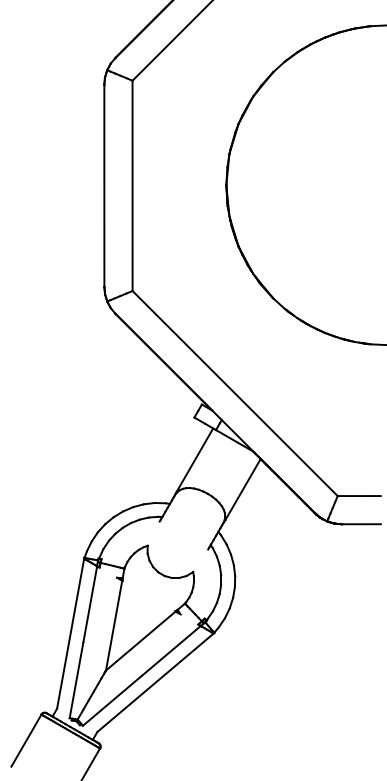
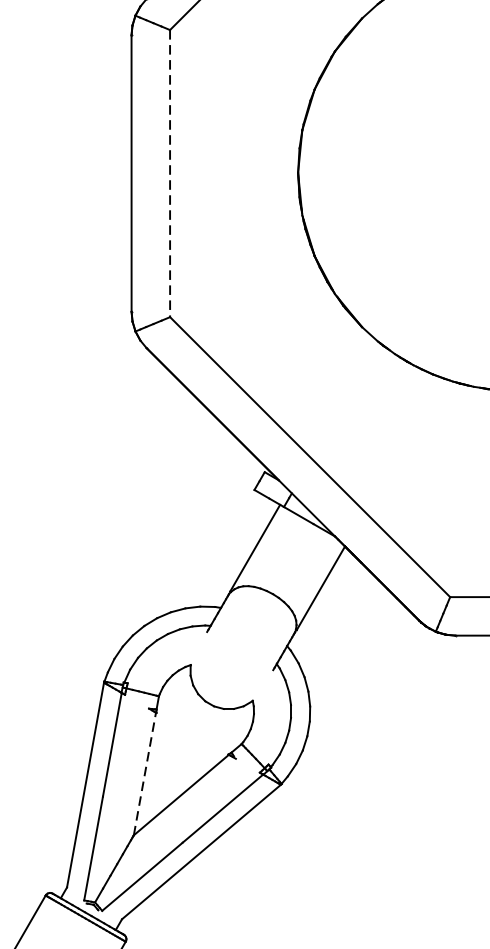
line: (132, 186) -> (169, 174), solid -> dashed
line: (114, 625) -> (145, 773), solid -> dashed

